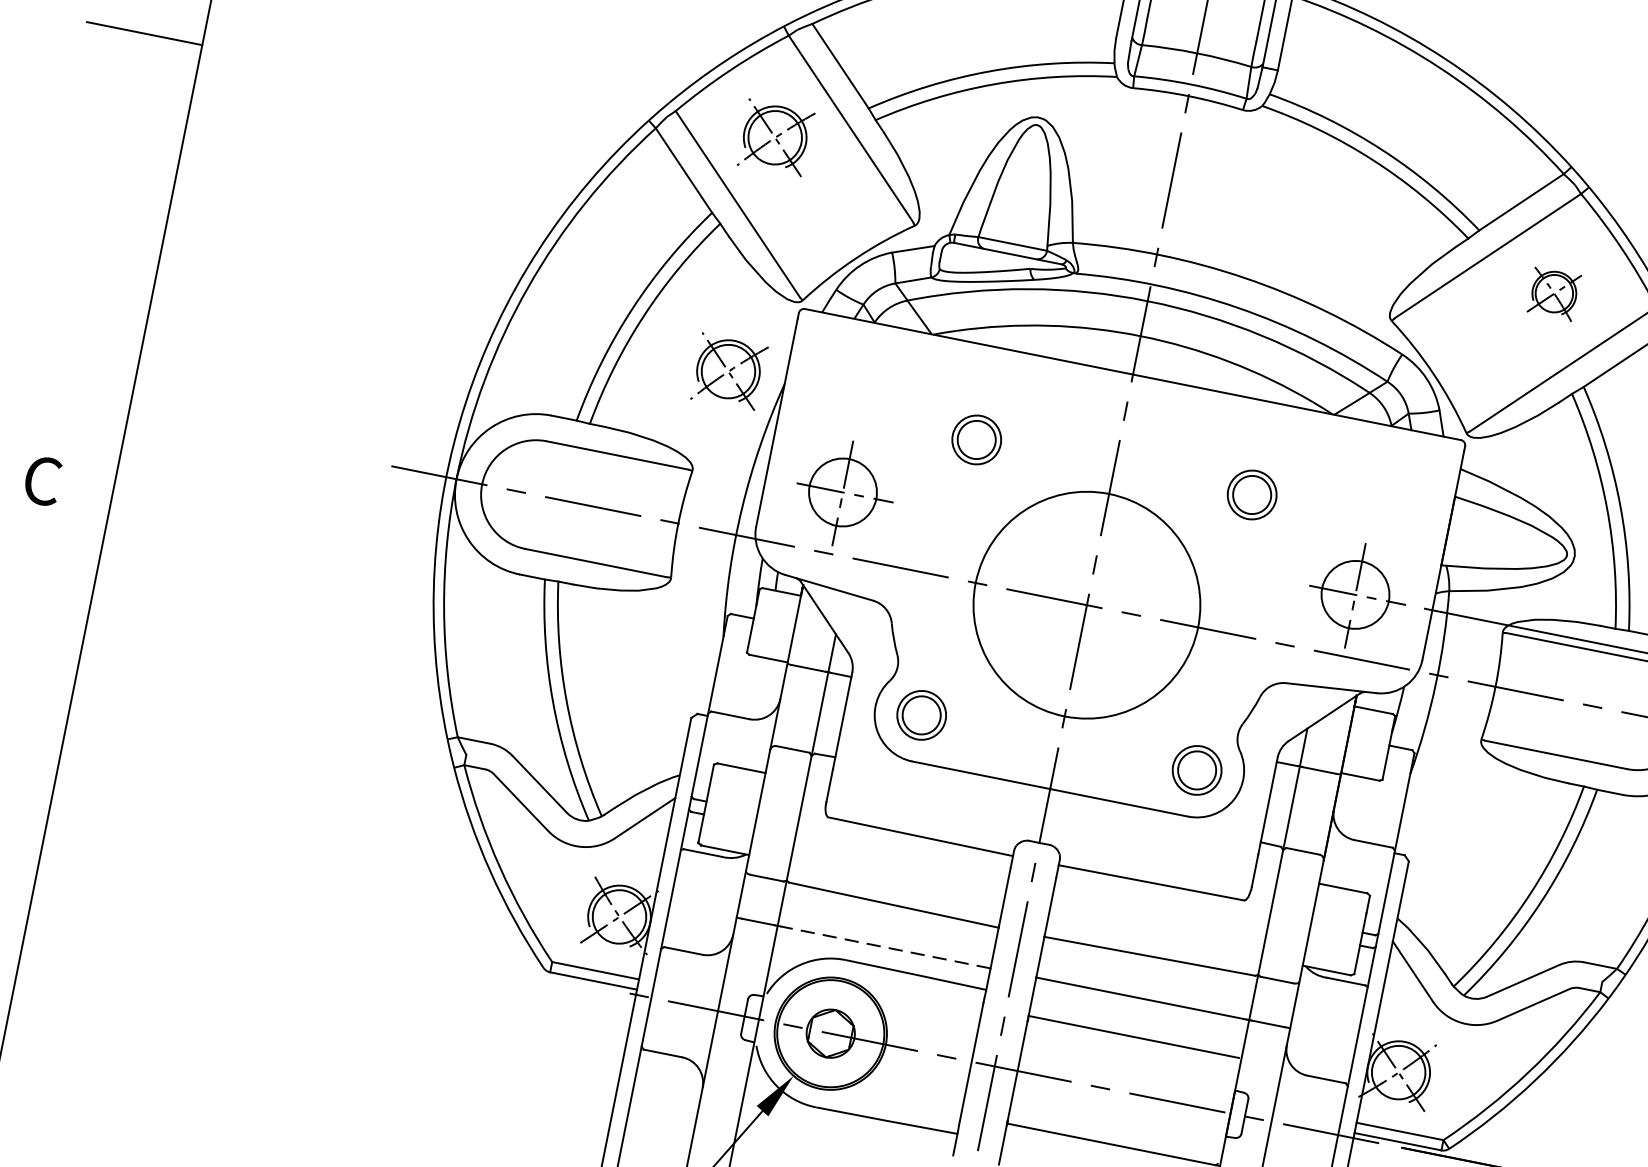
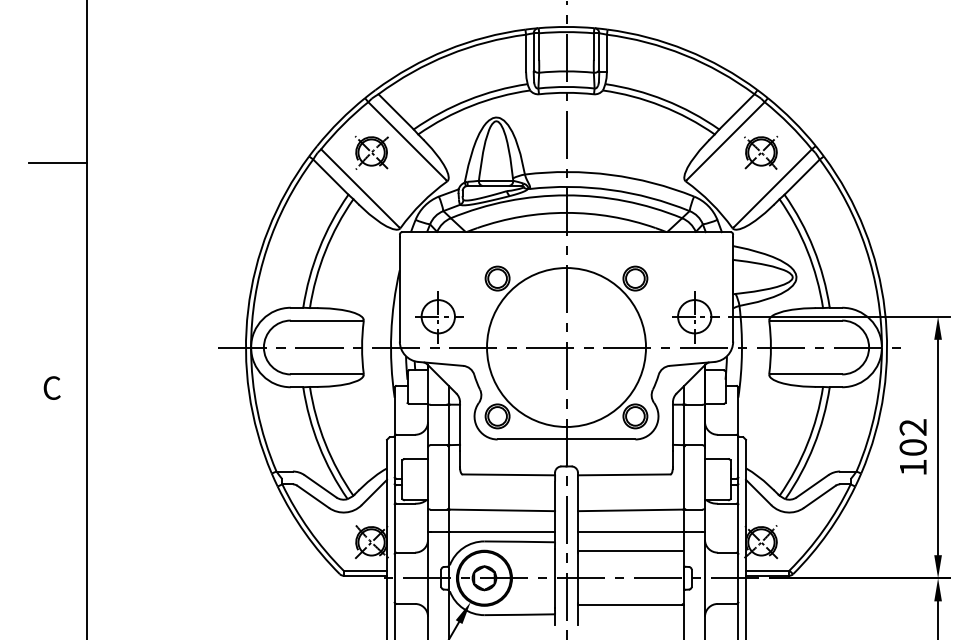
part: (1554, 293) -> (761, 152), size x1.43
part: (728, 371) -> (371, 269), removed
circle: (1086, 605) -> (566, 347), size x1.43
line: (885, 947) -> (502, 531), dashed -> solid

